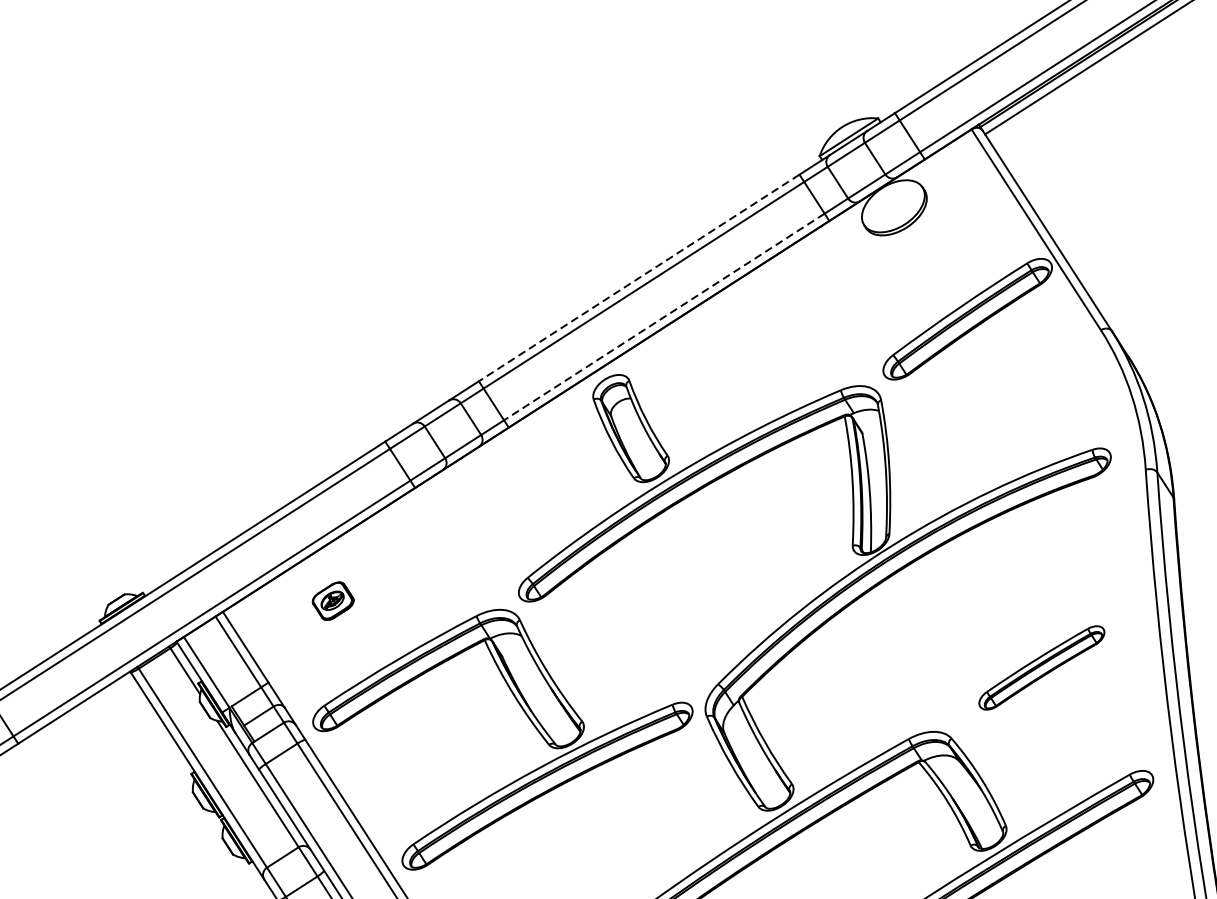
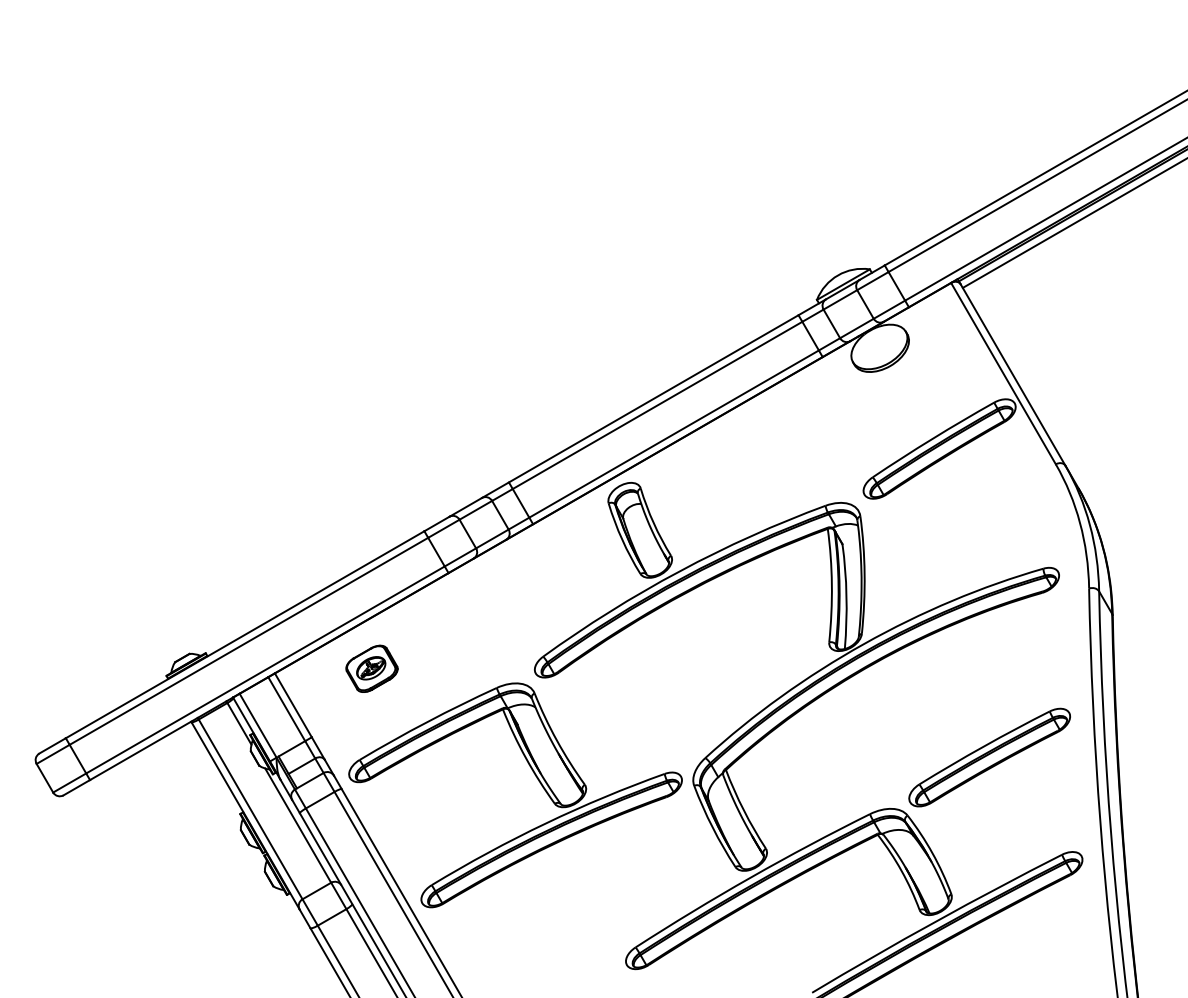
line: (638, 278) -> (653, 399), dashed -> solid
line: (663, 317) -> (673, 434), dashed -> solid
part: (332, 600) -> (371, 668), size x1.43
part: (1041, 667) -> (989, 757), size x1.43

